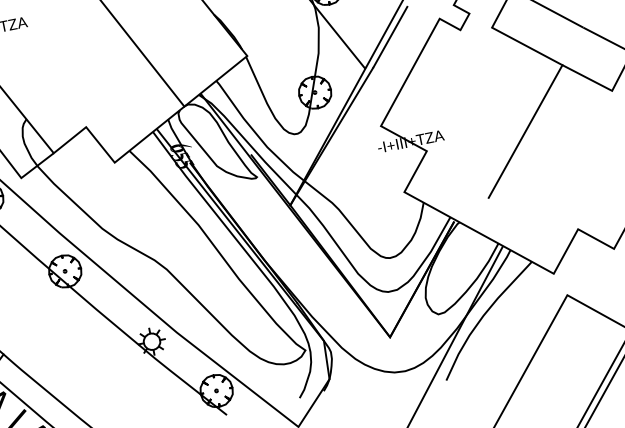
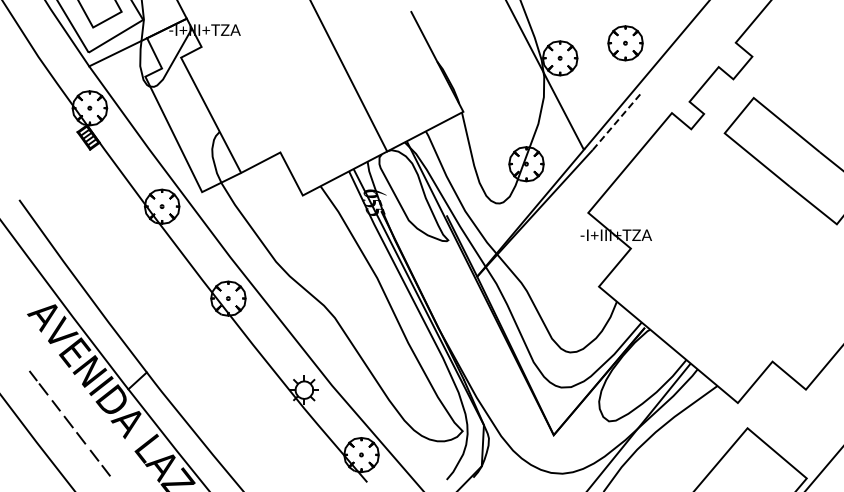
line: (390, 36) -> (616, 121), solid -> dashed
line: (525, 131) -> (737, 248), removed

